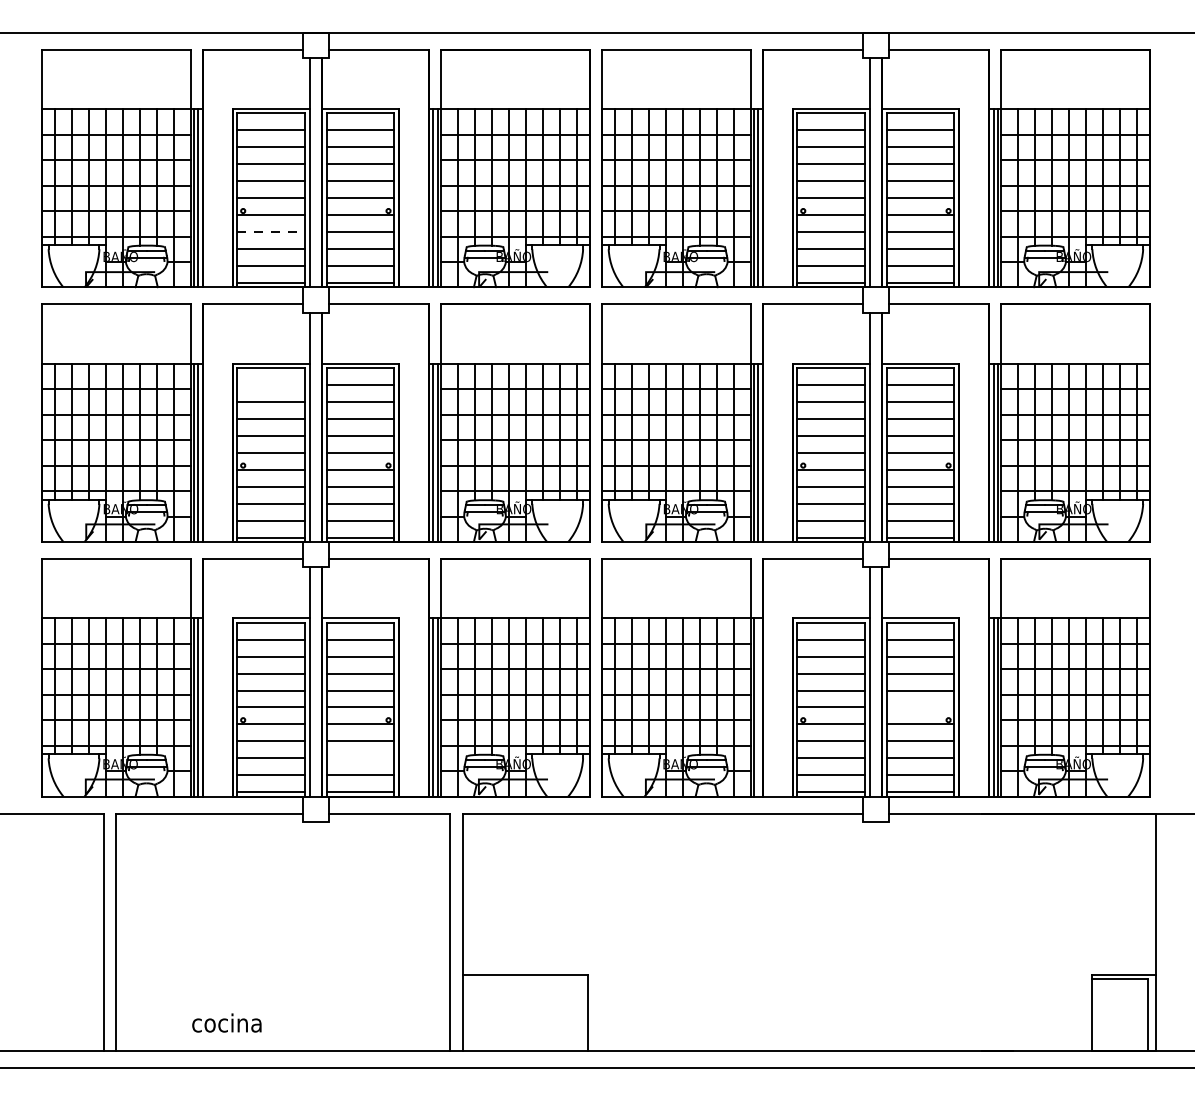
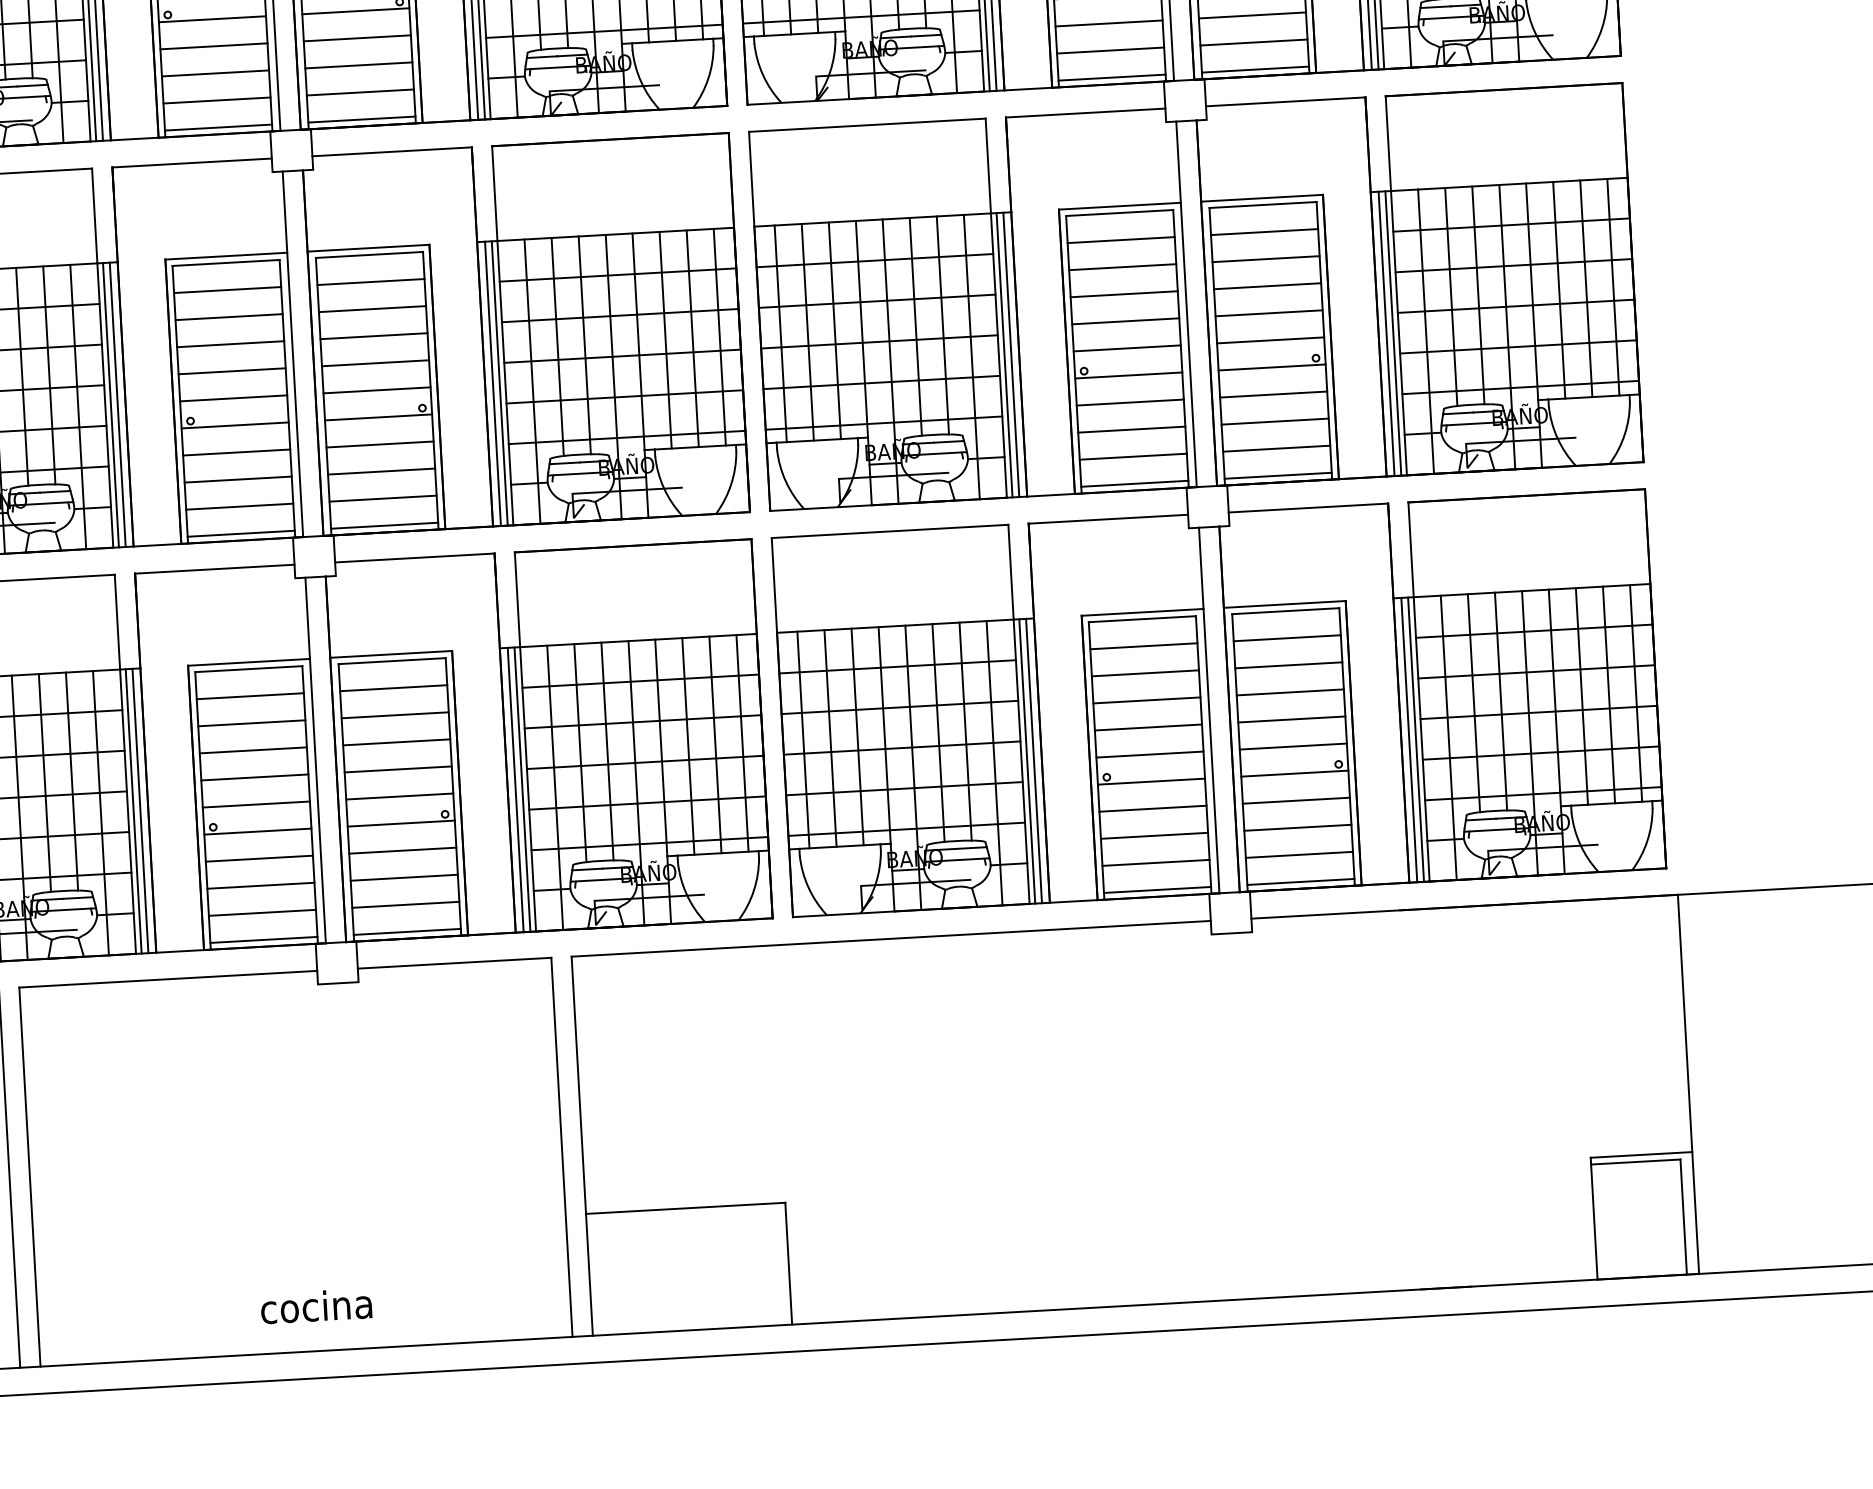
line: (270, 232) -> (213, 46), dashed -> solid
line: (270, 385) -> (226, 290), added
line: (758, 707) -> (1034, 761), added
line: (920, 707) -> (1292, 746), added
line: (360, 758) -> (403, 877), added
text: (226, 1022) -> (315, 1305), moved

